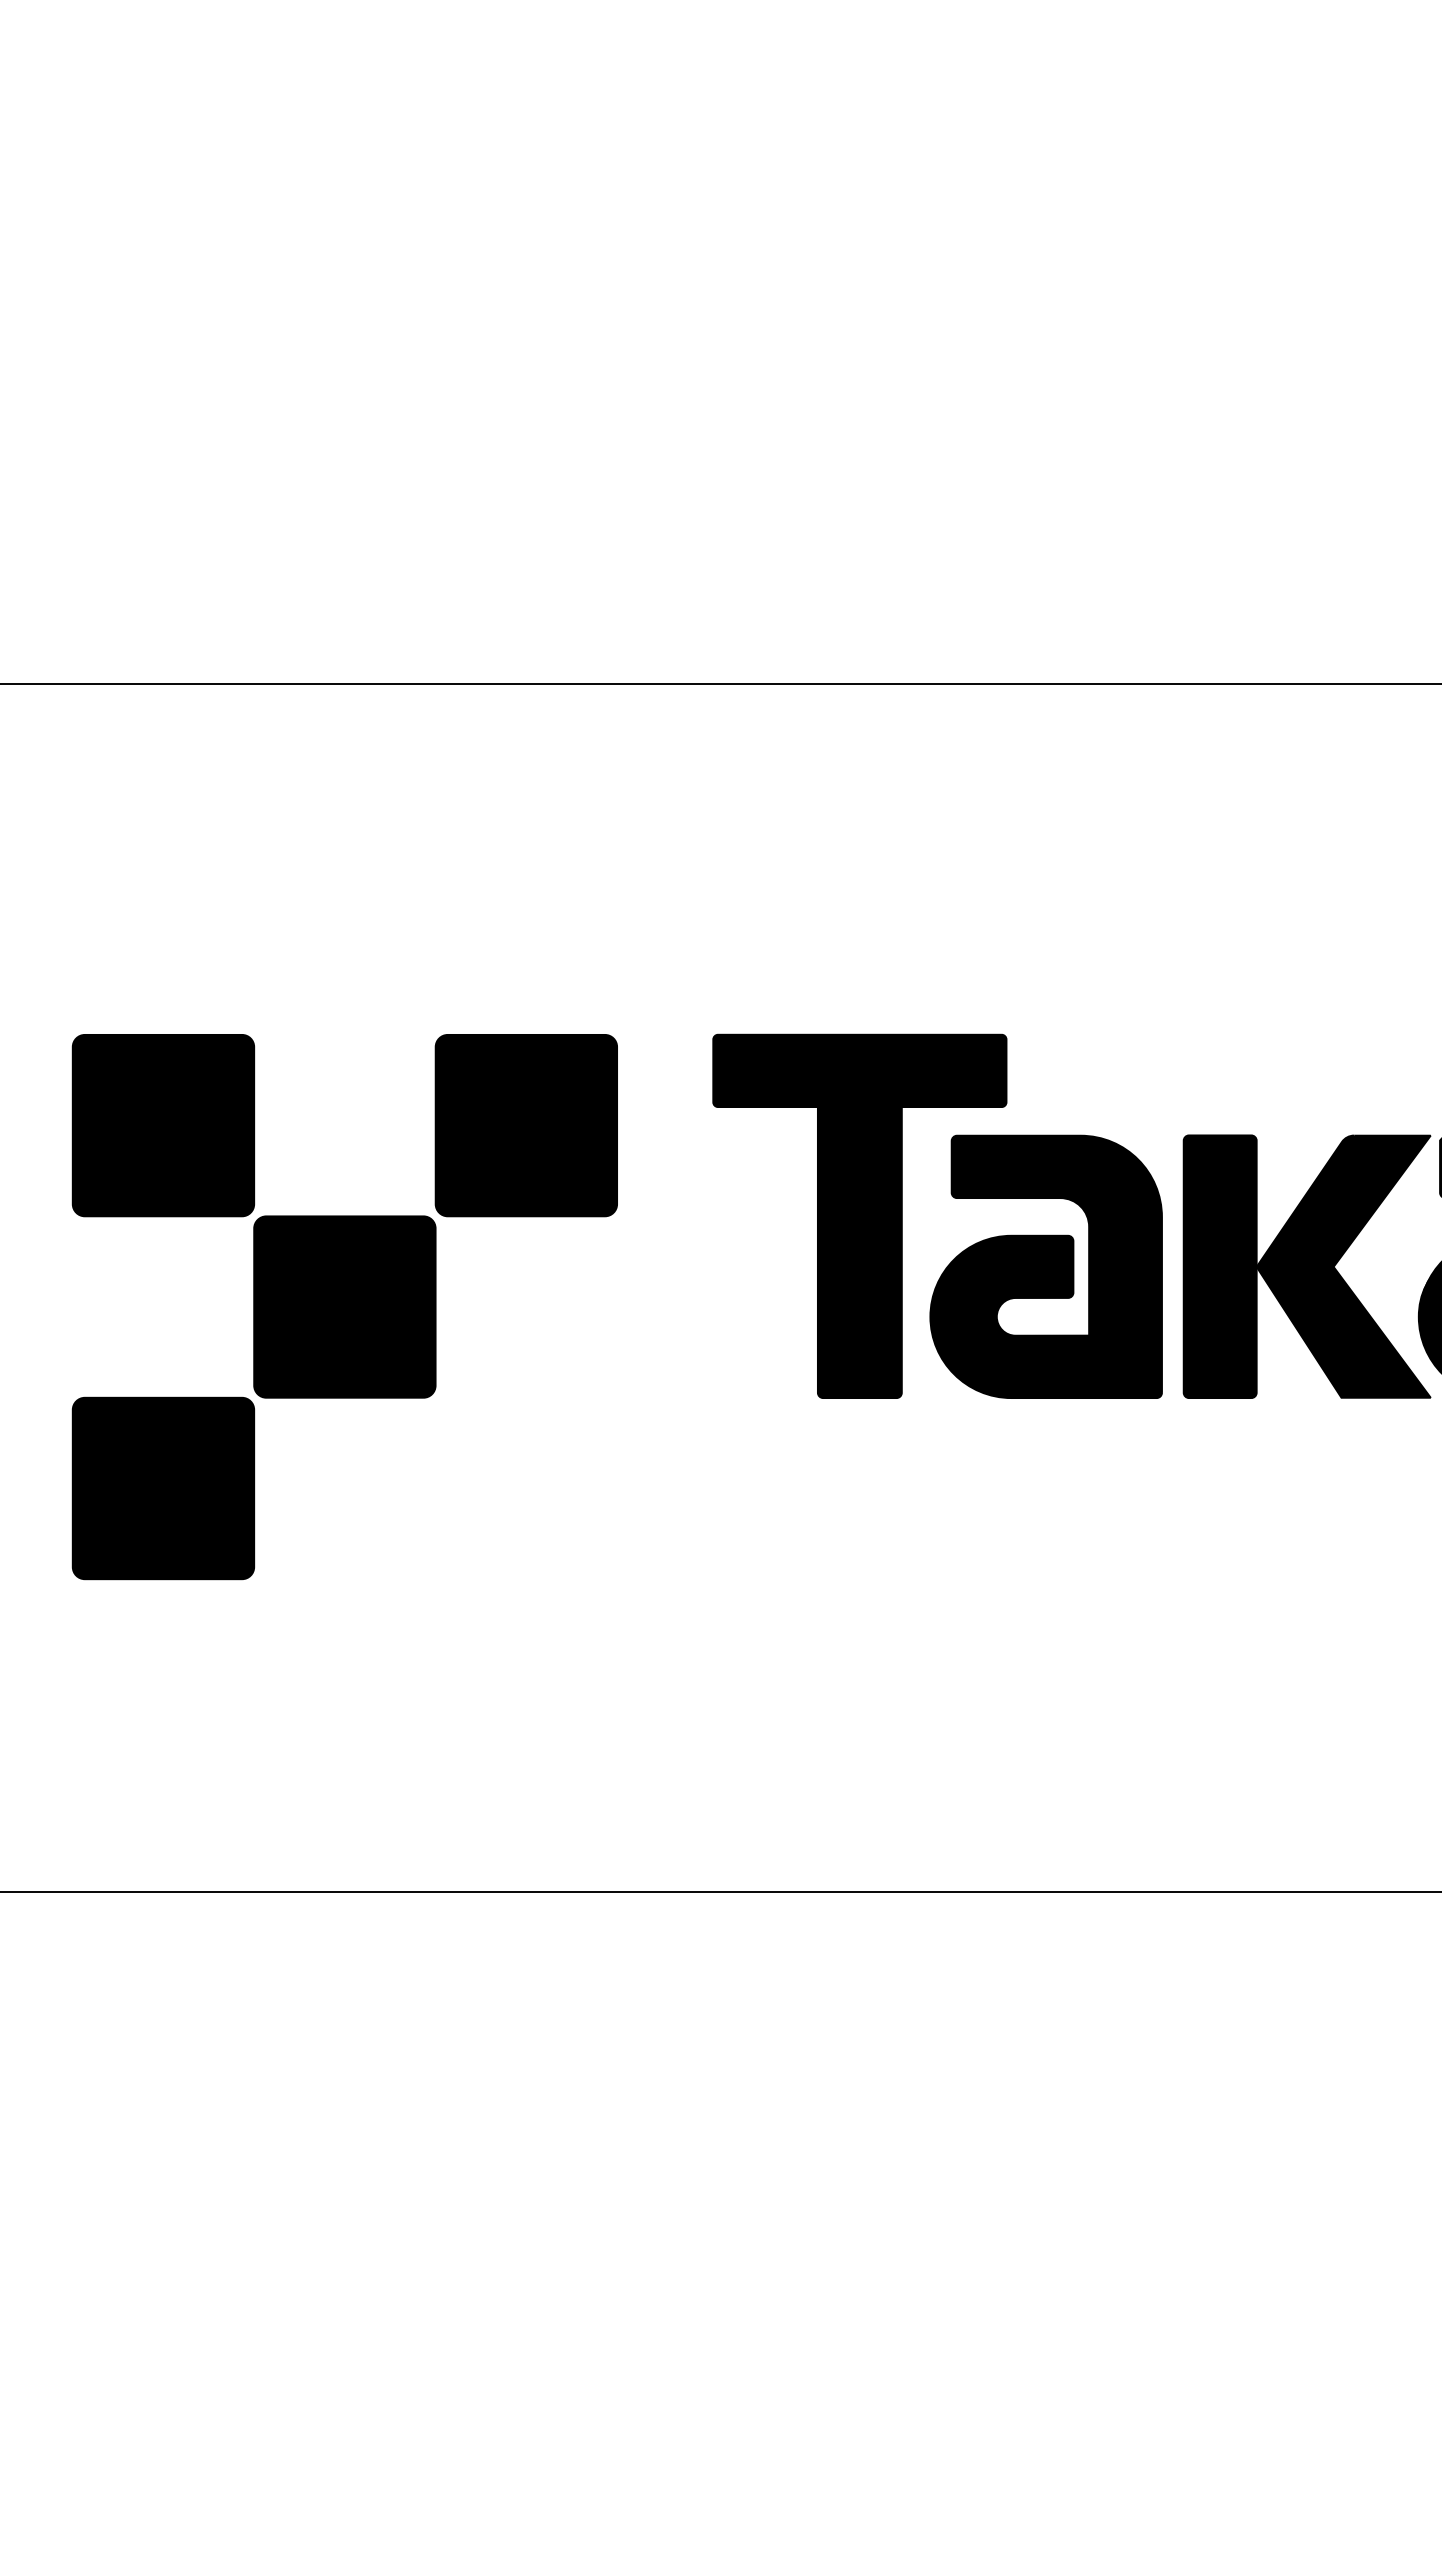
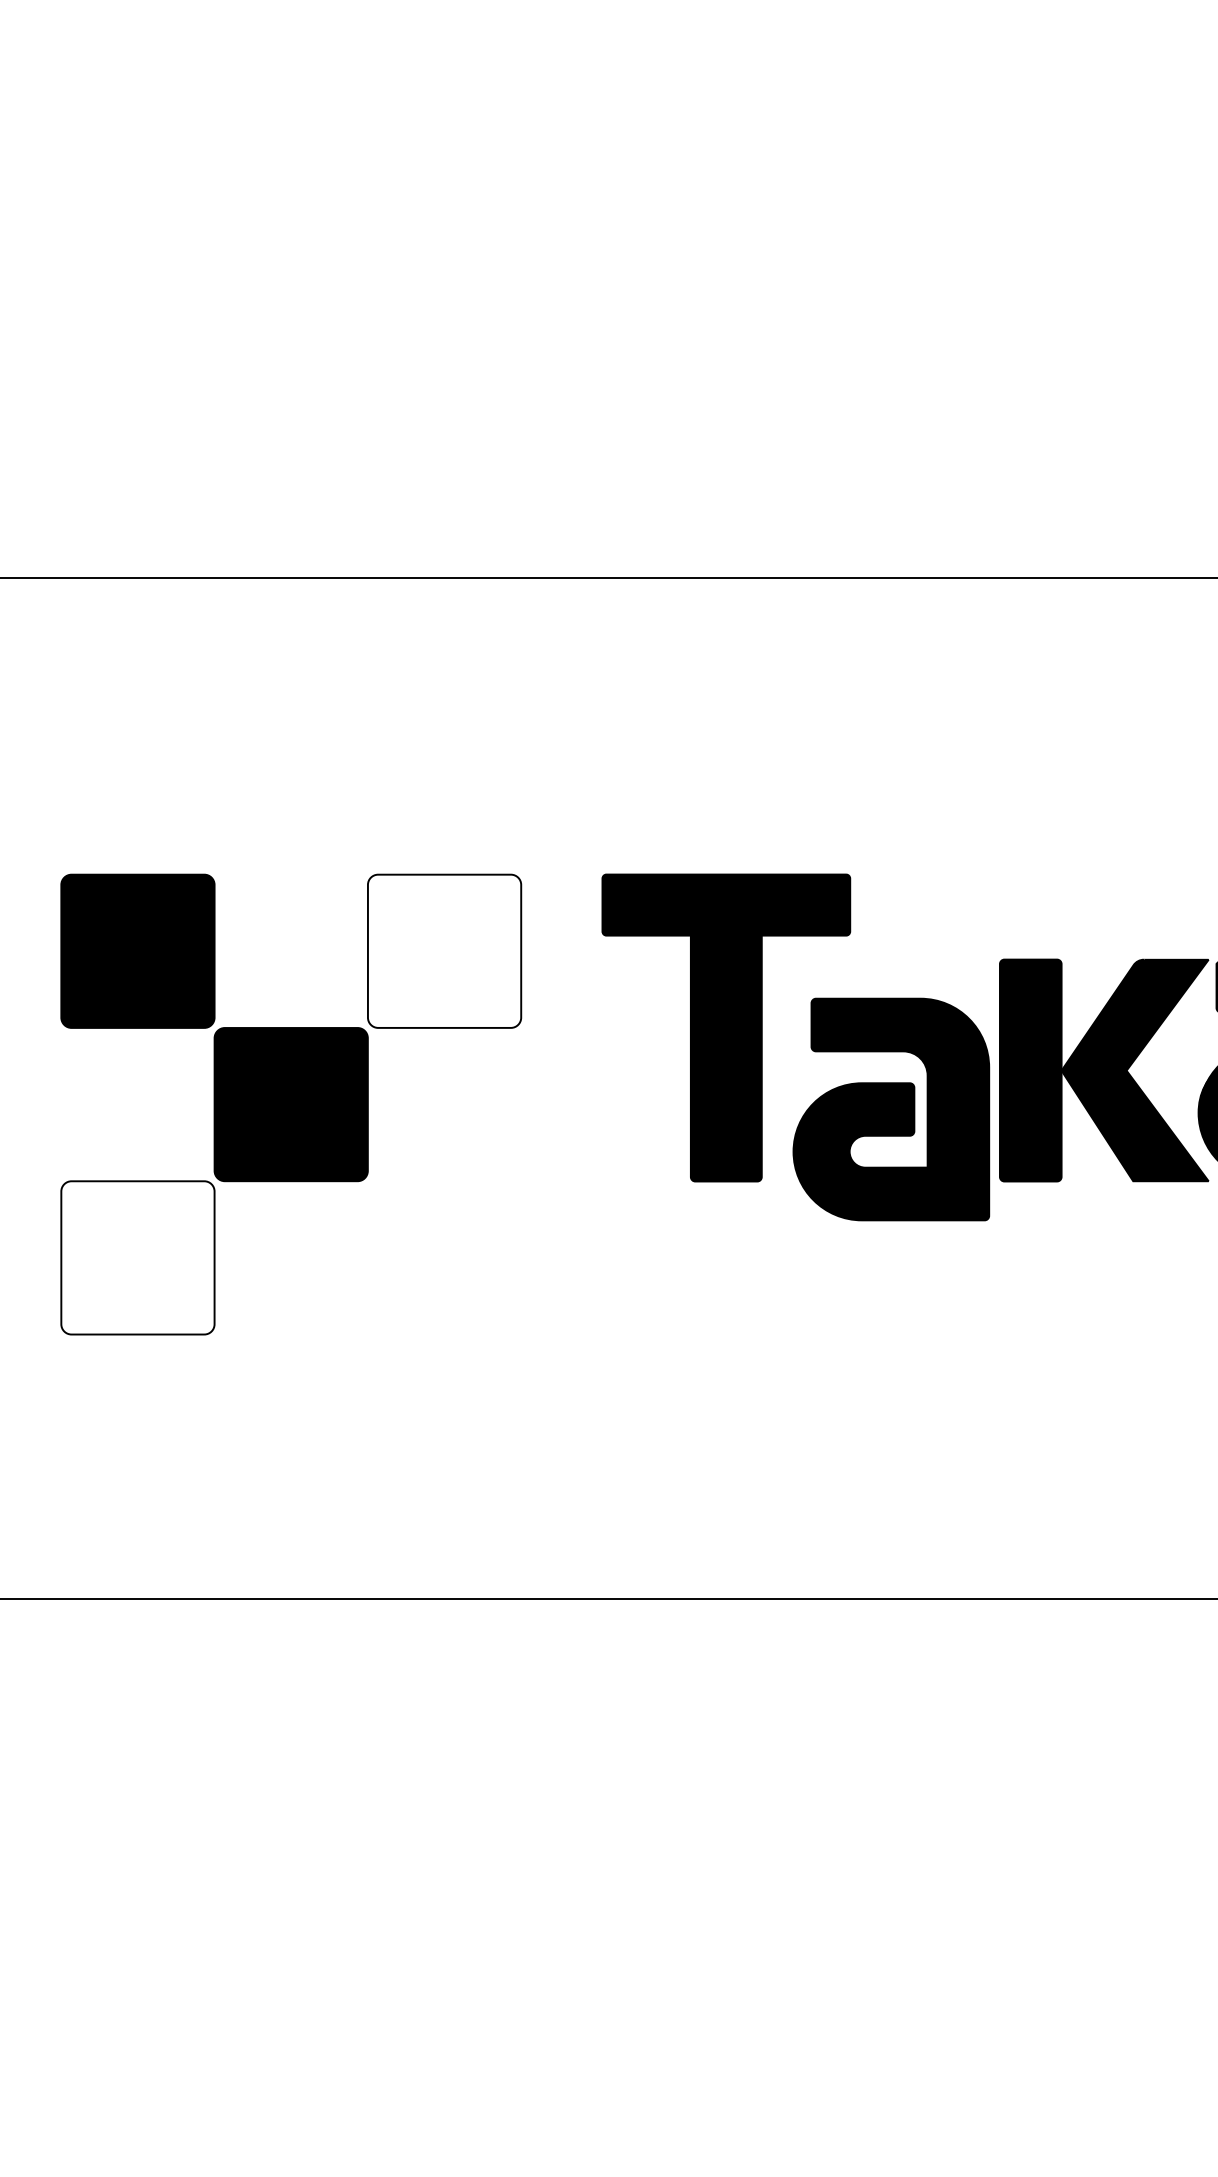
fill: (526, 1125) -> (444, 951), removed
part: (1045, 1266) -> (890, 1109), moved
fill: (163, 1488) -> (137, 1257), removed

